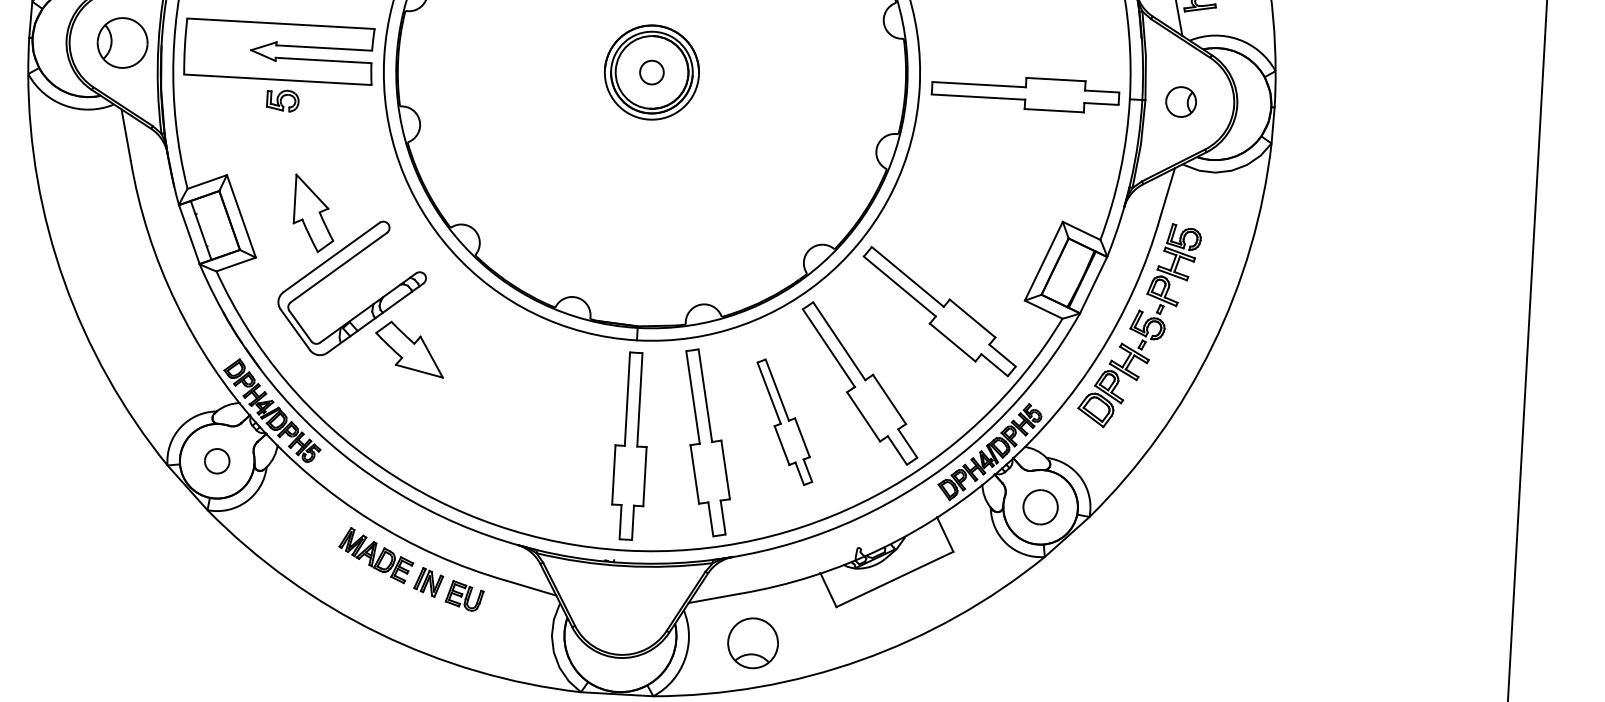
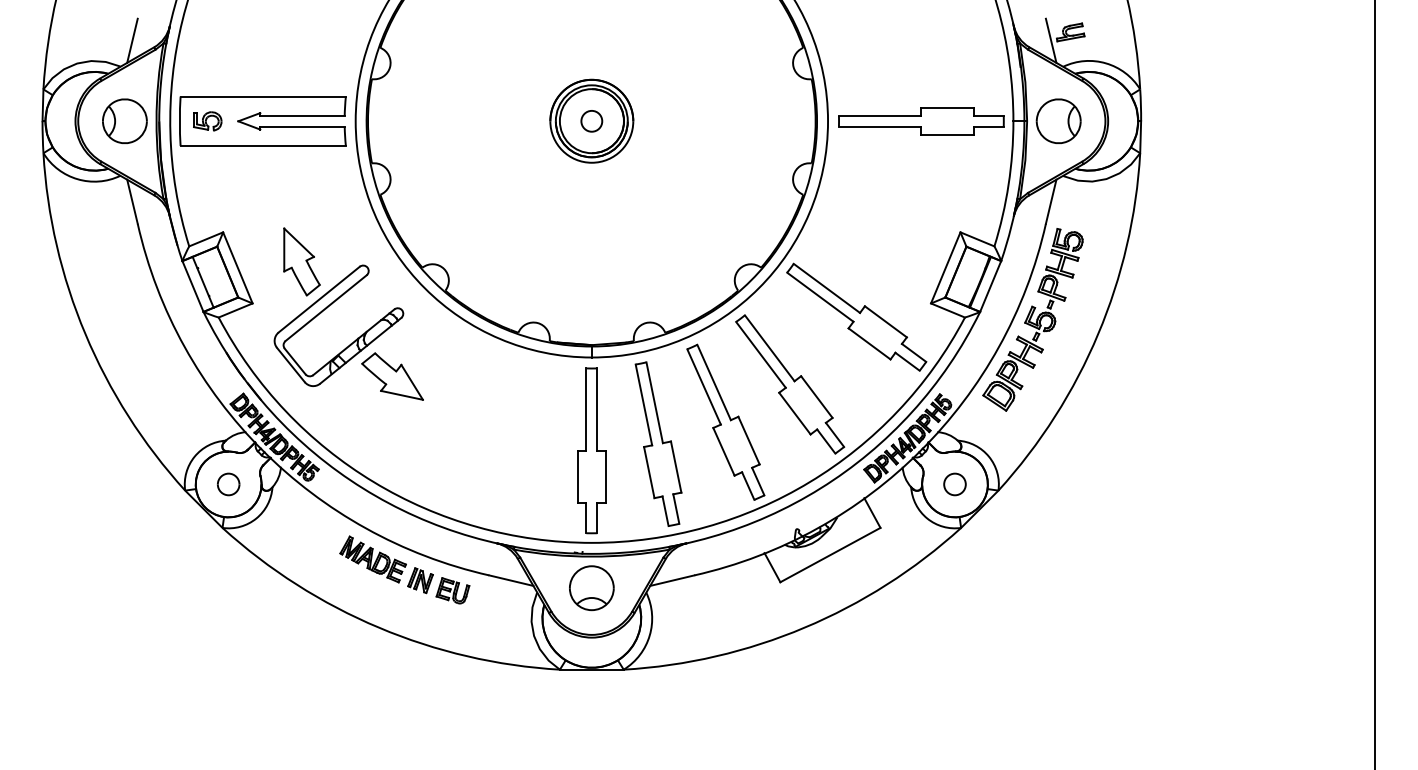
part: (282, 101) -> (207, 121), moved
part: (1181, 101) -> (1058, 120), size x1.67
part: (784, 421) -> (725, 421), size x1.43
part: (1040, 507) -> (954, 484), size x0.71
part: (752, 643) -> (591, 588), moved

